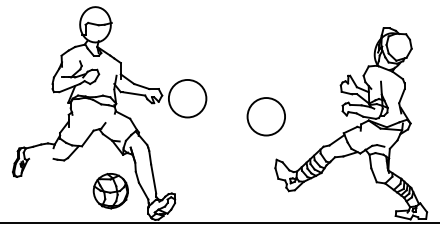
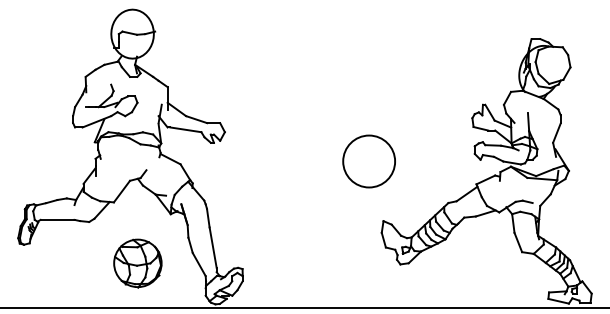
circle: (187, 98) -> (259, 136), removed
line: (41, 158) -> (57, 219), added
part: (110, 191) -> (137, 263), moved

